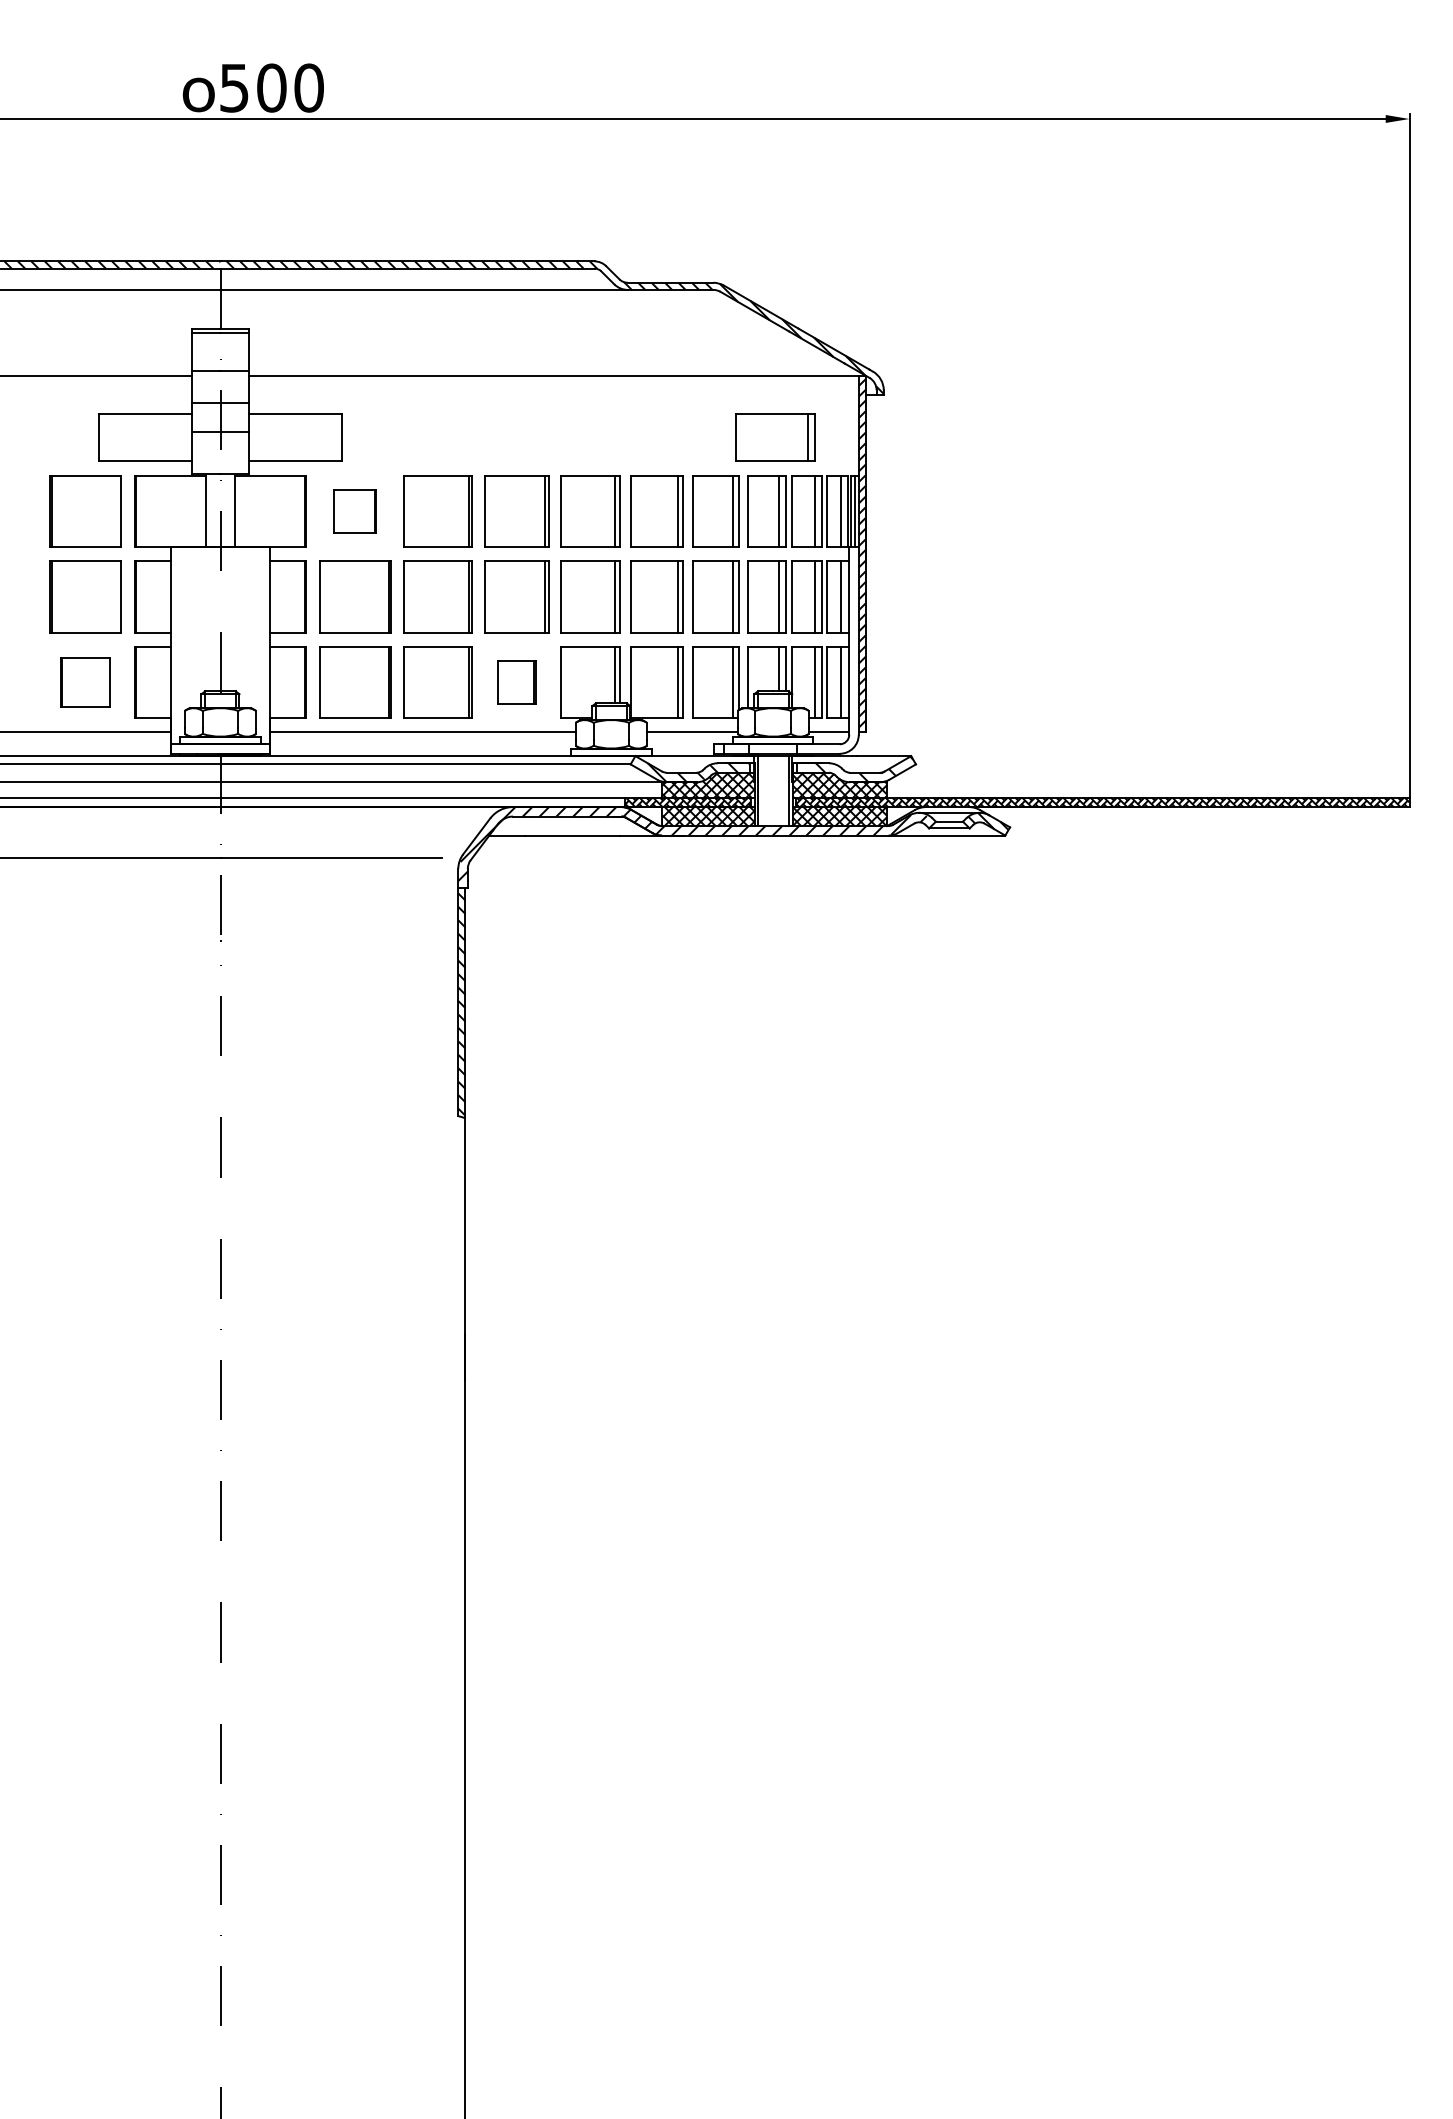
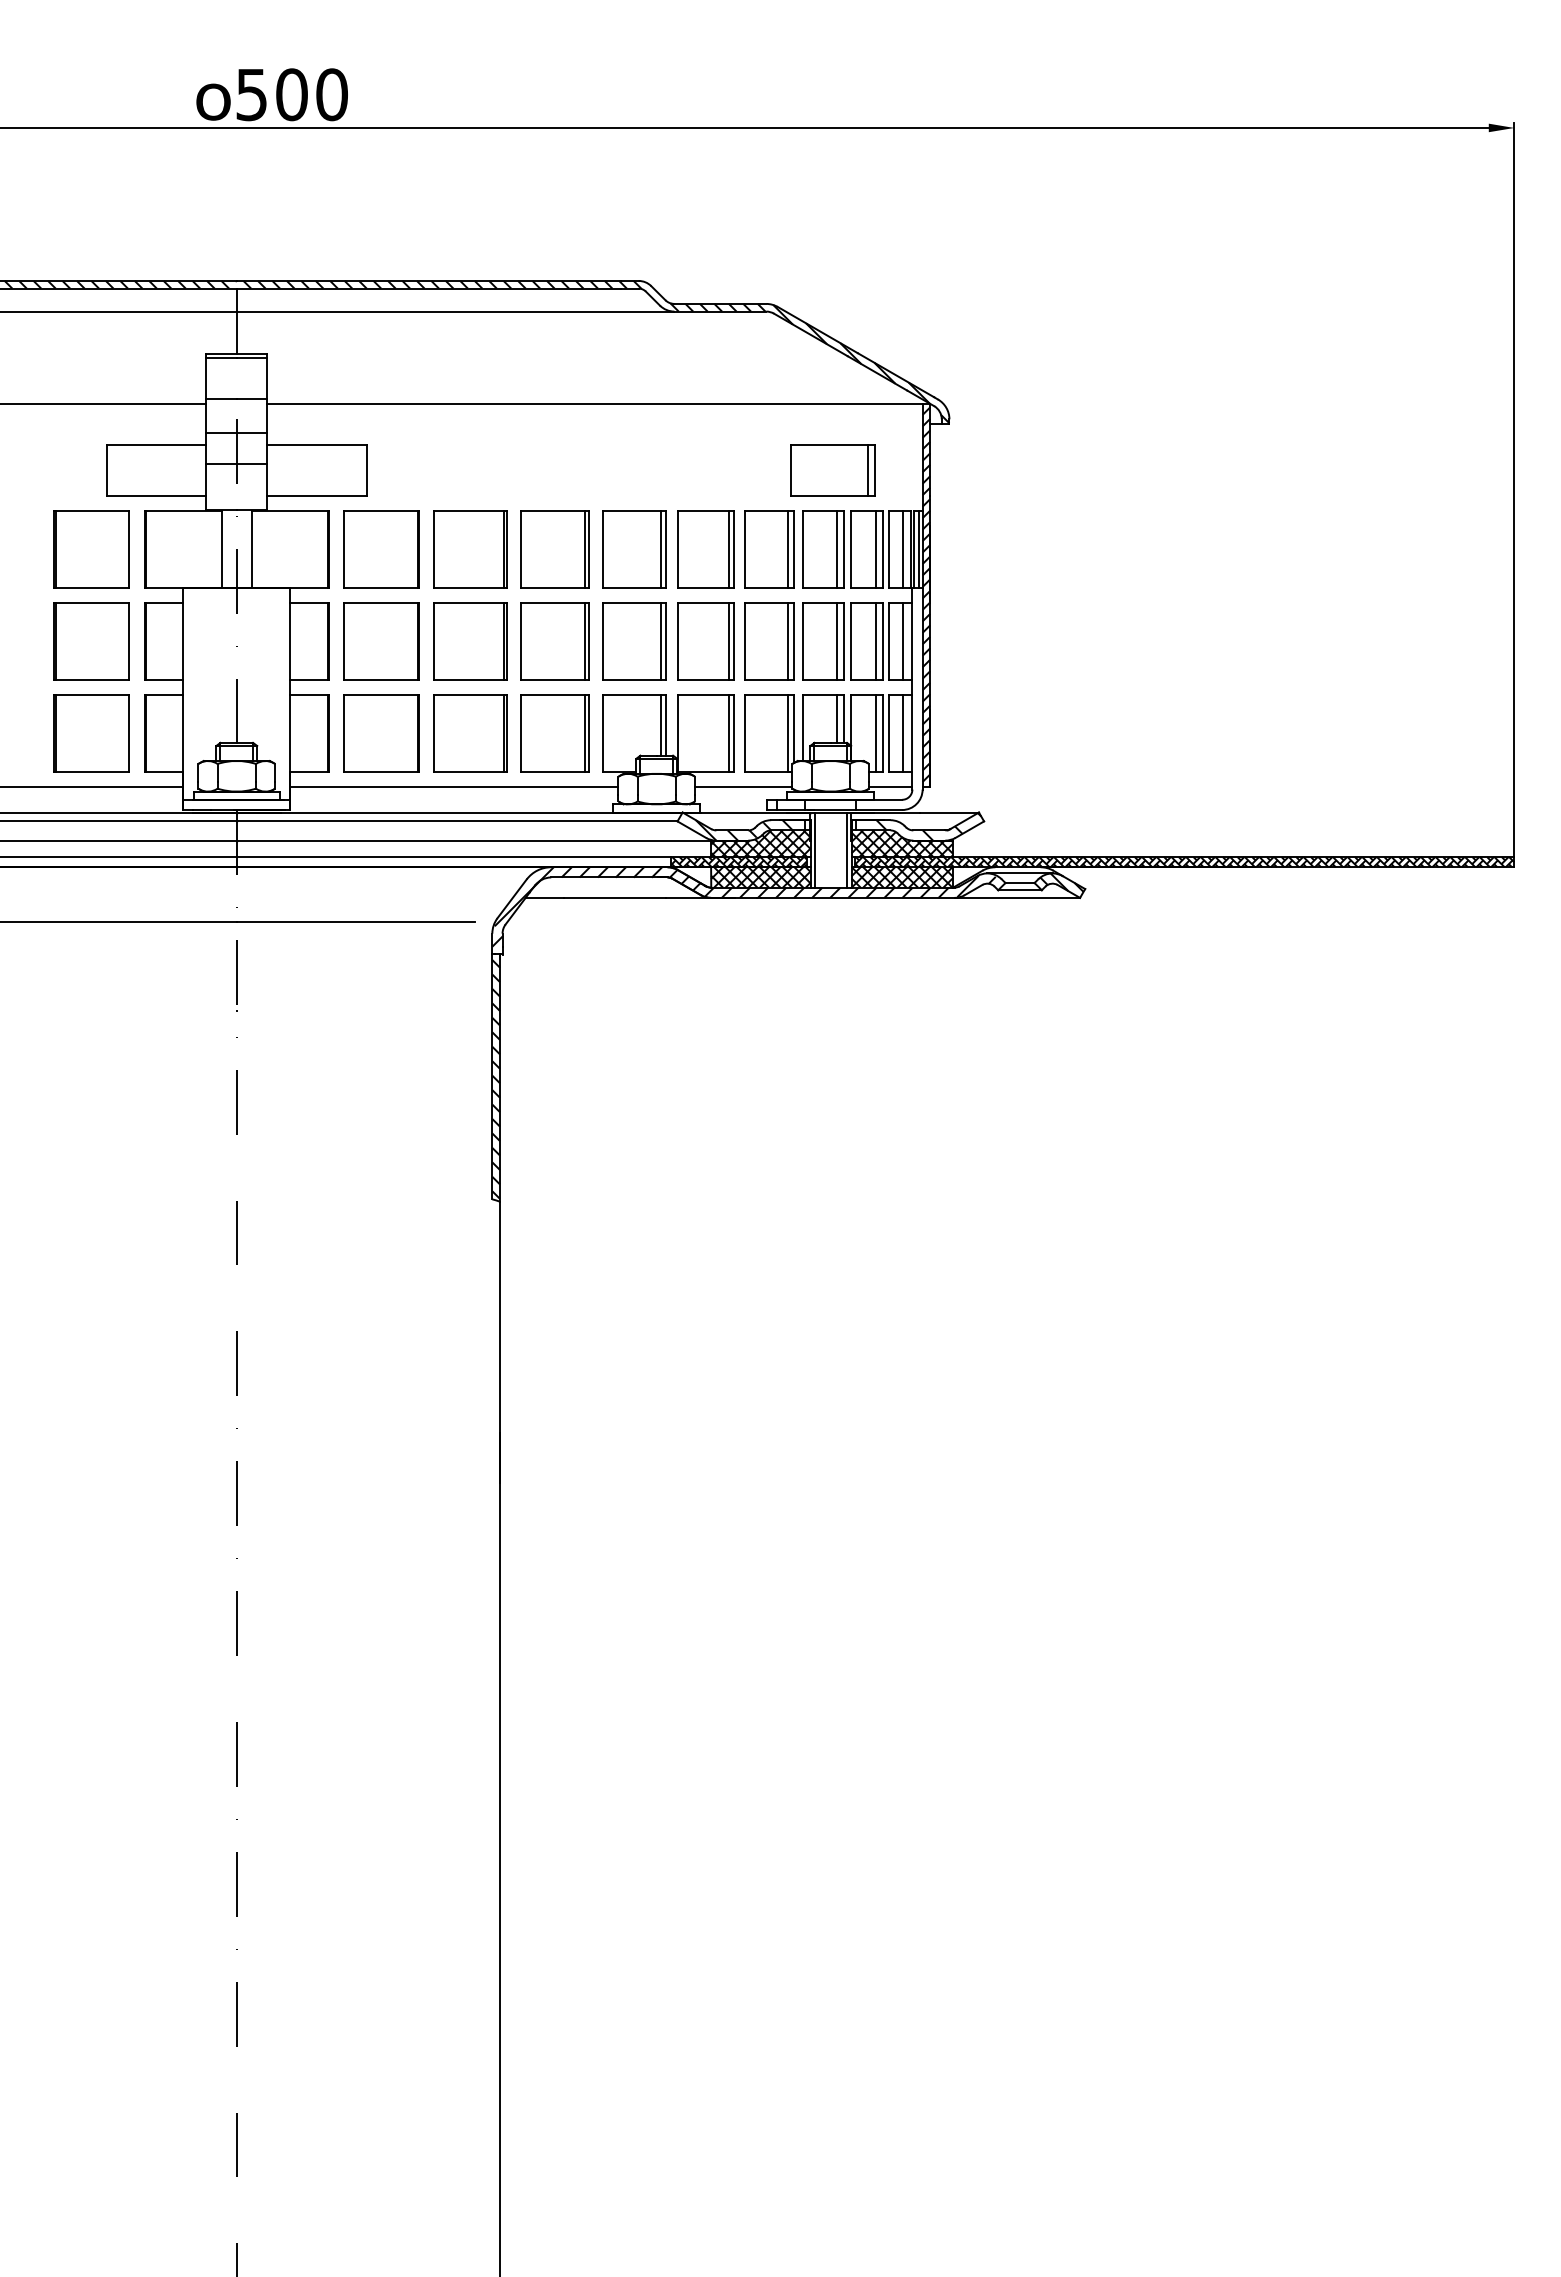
part: (355, 511) -> (381, 549), size x1.67
part: (85, 682) -> (91, 733), size x1.43
part: (516, 682) -> (554, 733), size x1.67

